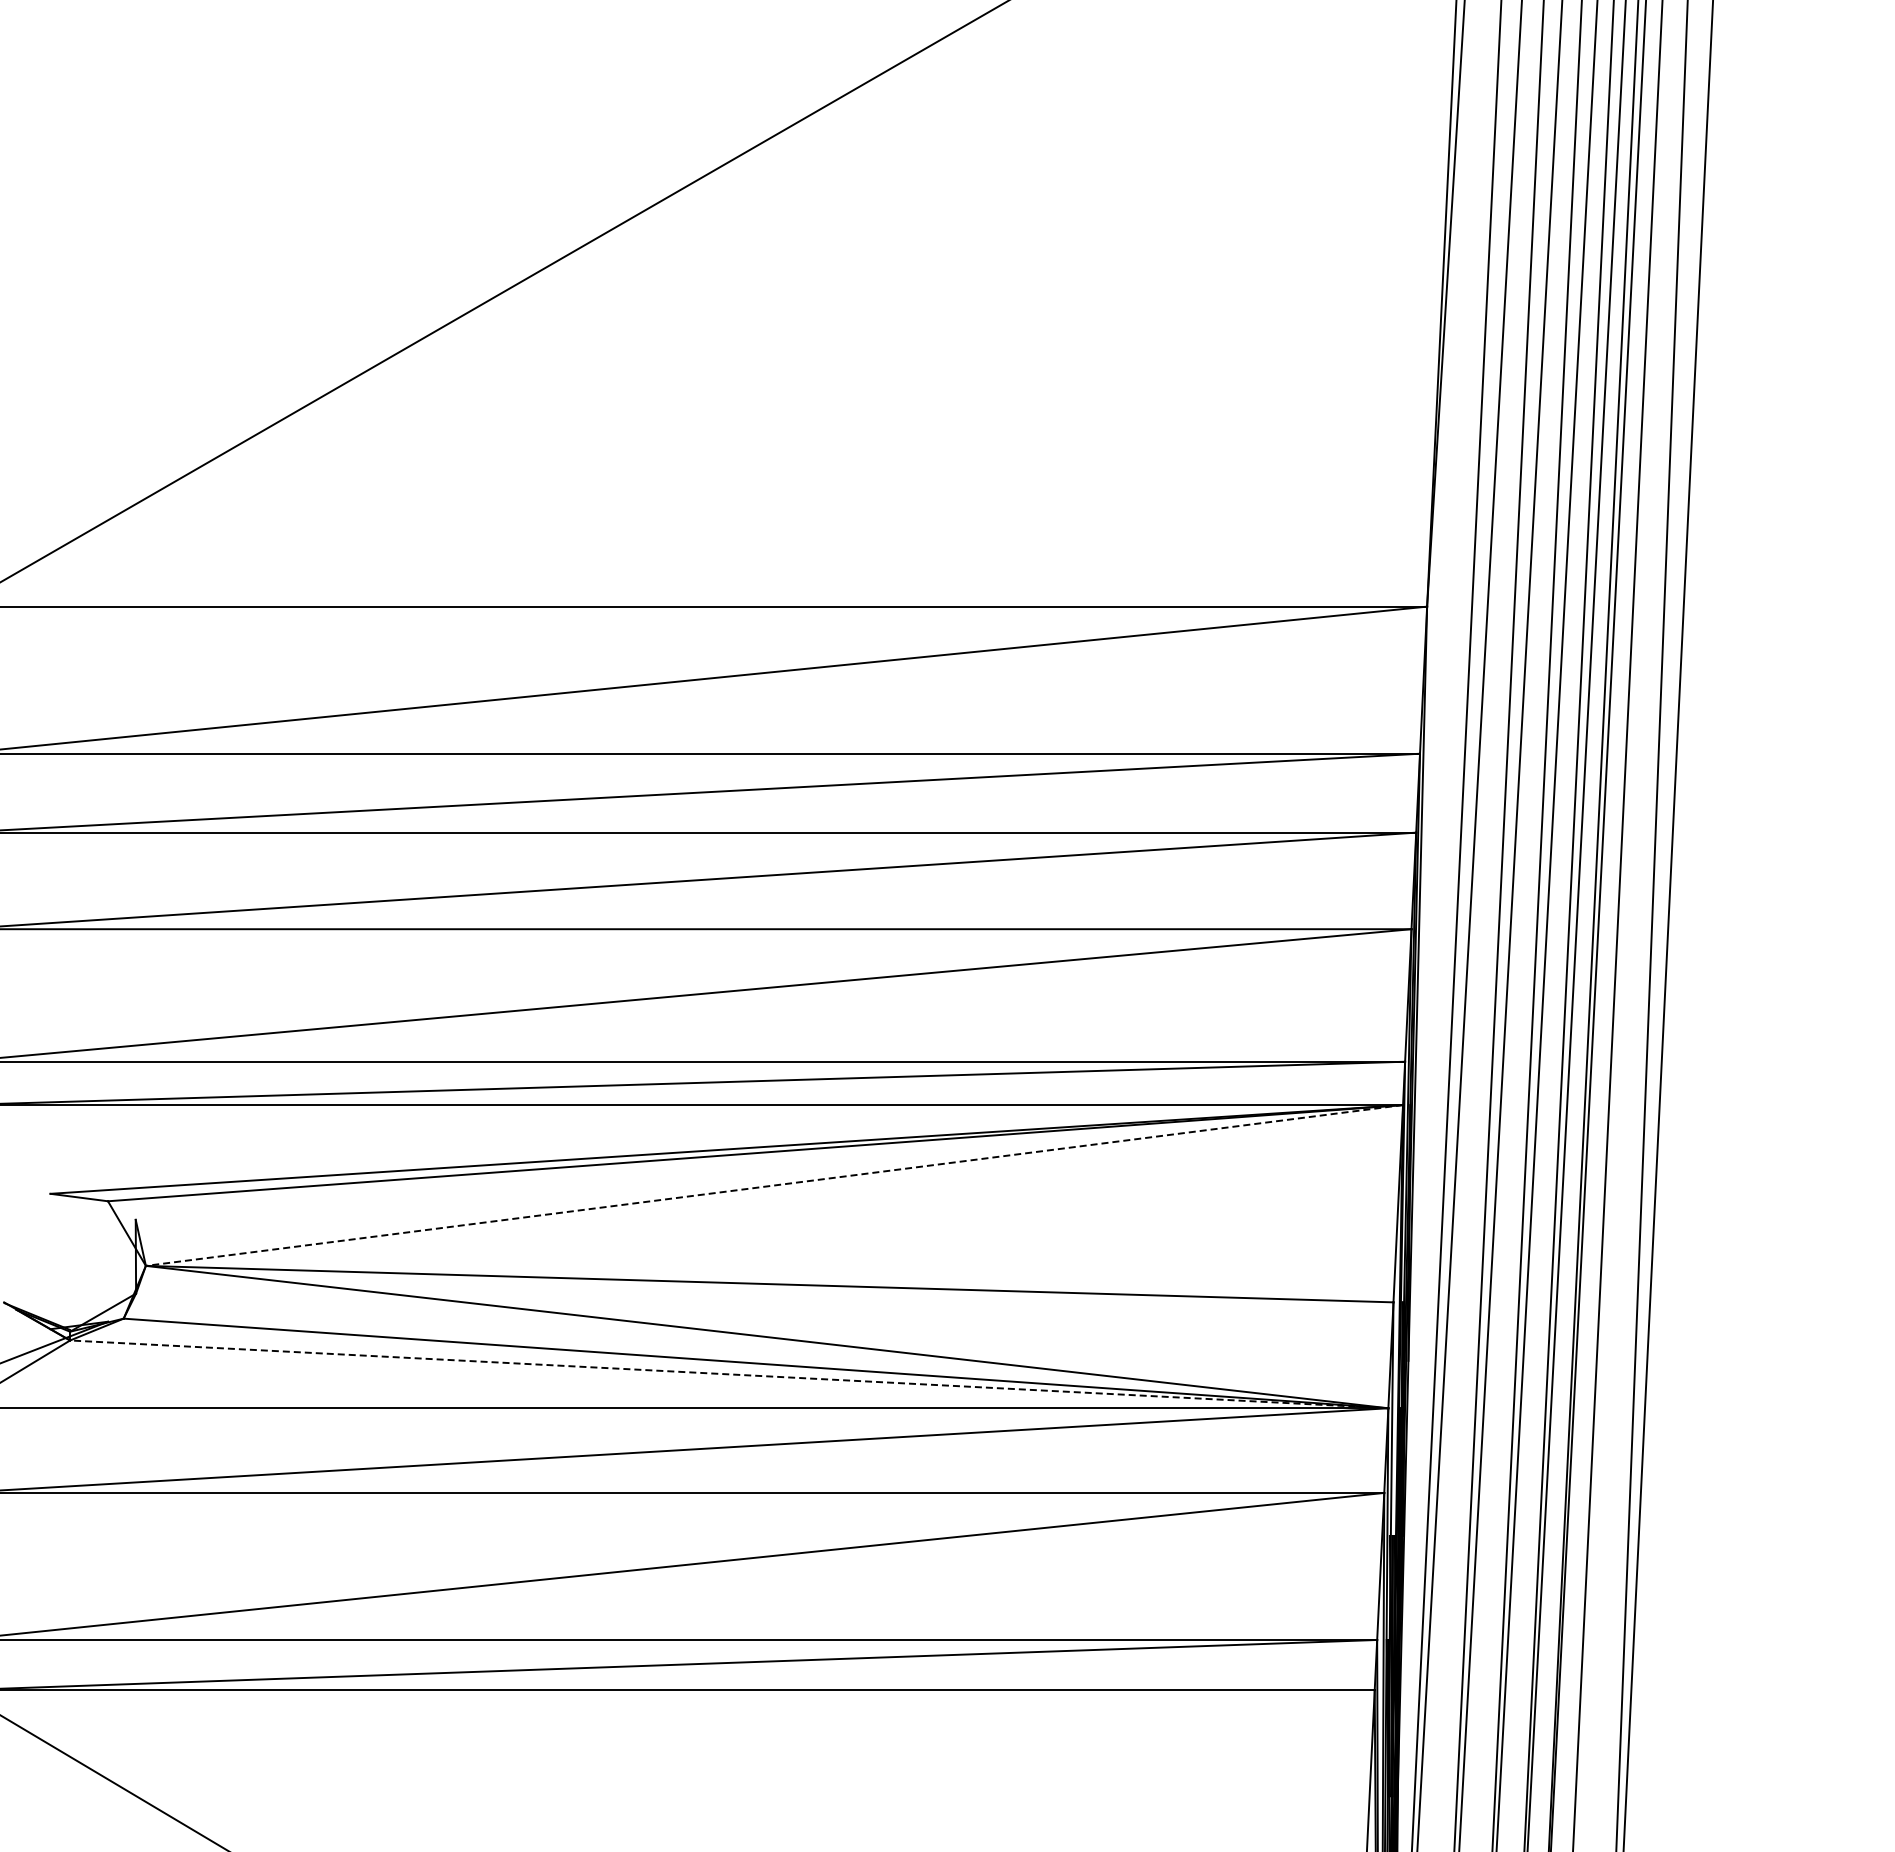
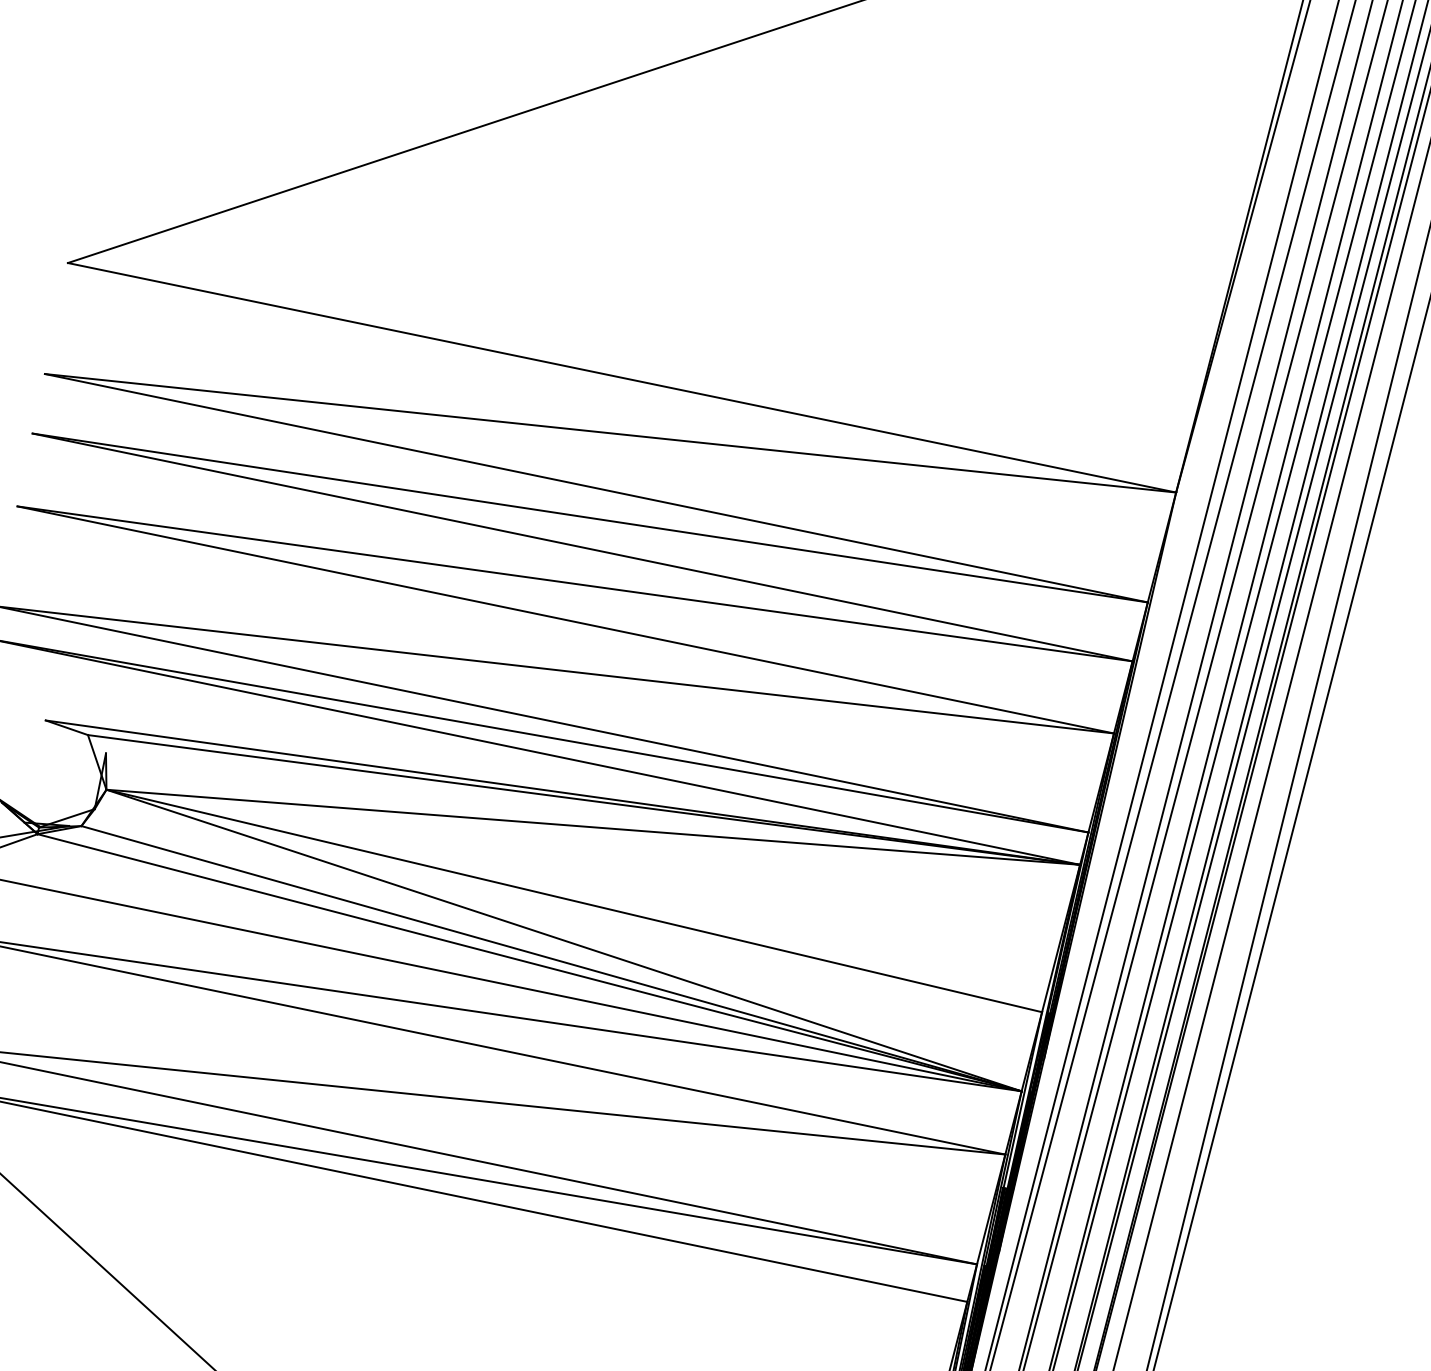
line: (774, 1185) -> (593, 827), dashed -> solid
line: (729, 1374) -> (529, 962), dashed -> solid

